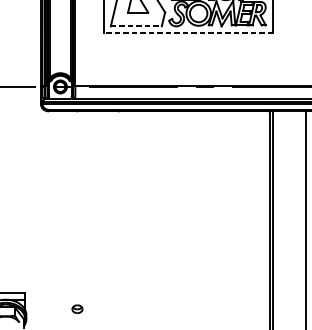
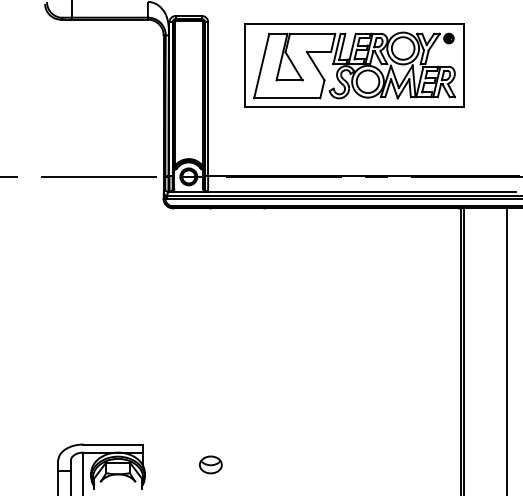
line: (136, 26) -> (287, 98), dashed -> solid
line: (188, 32) -> (354, 106), dashed -> solid
part: (77, 308) -> (210, 464), size x1.67

